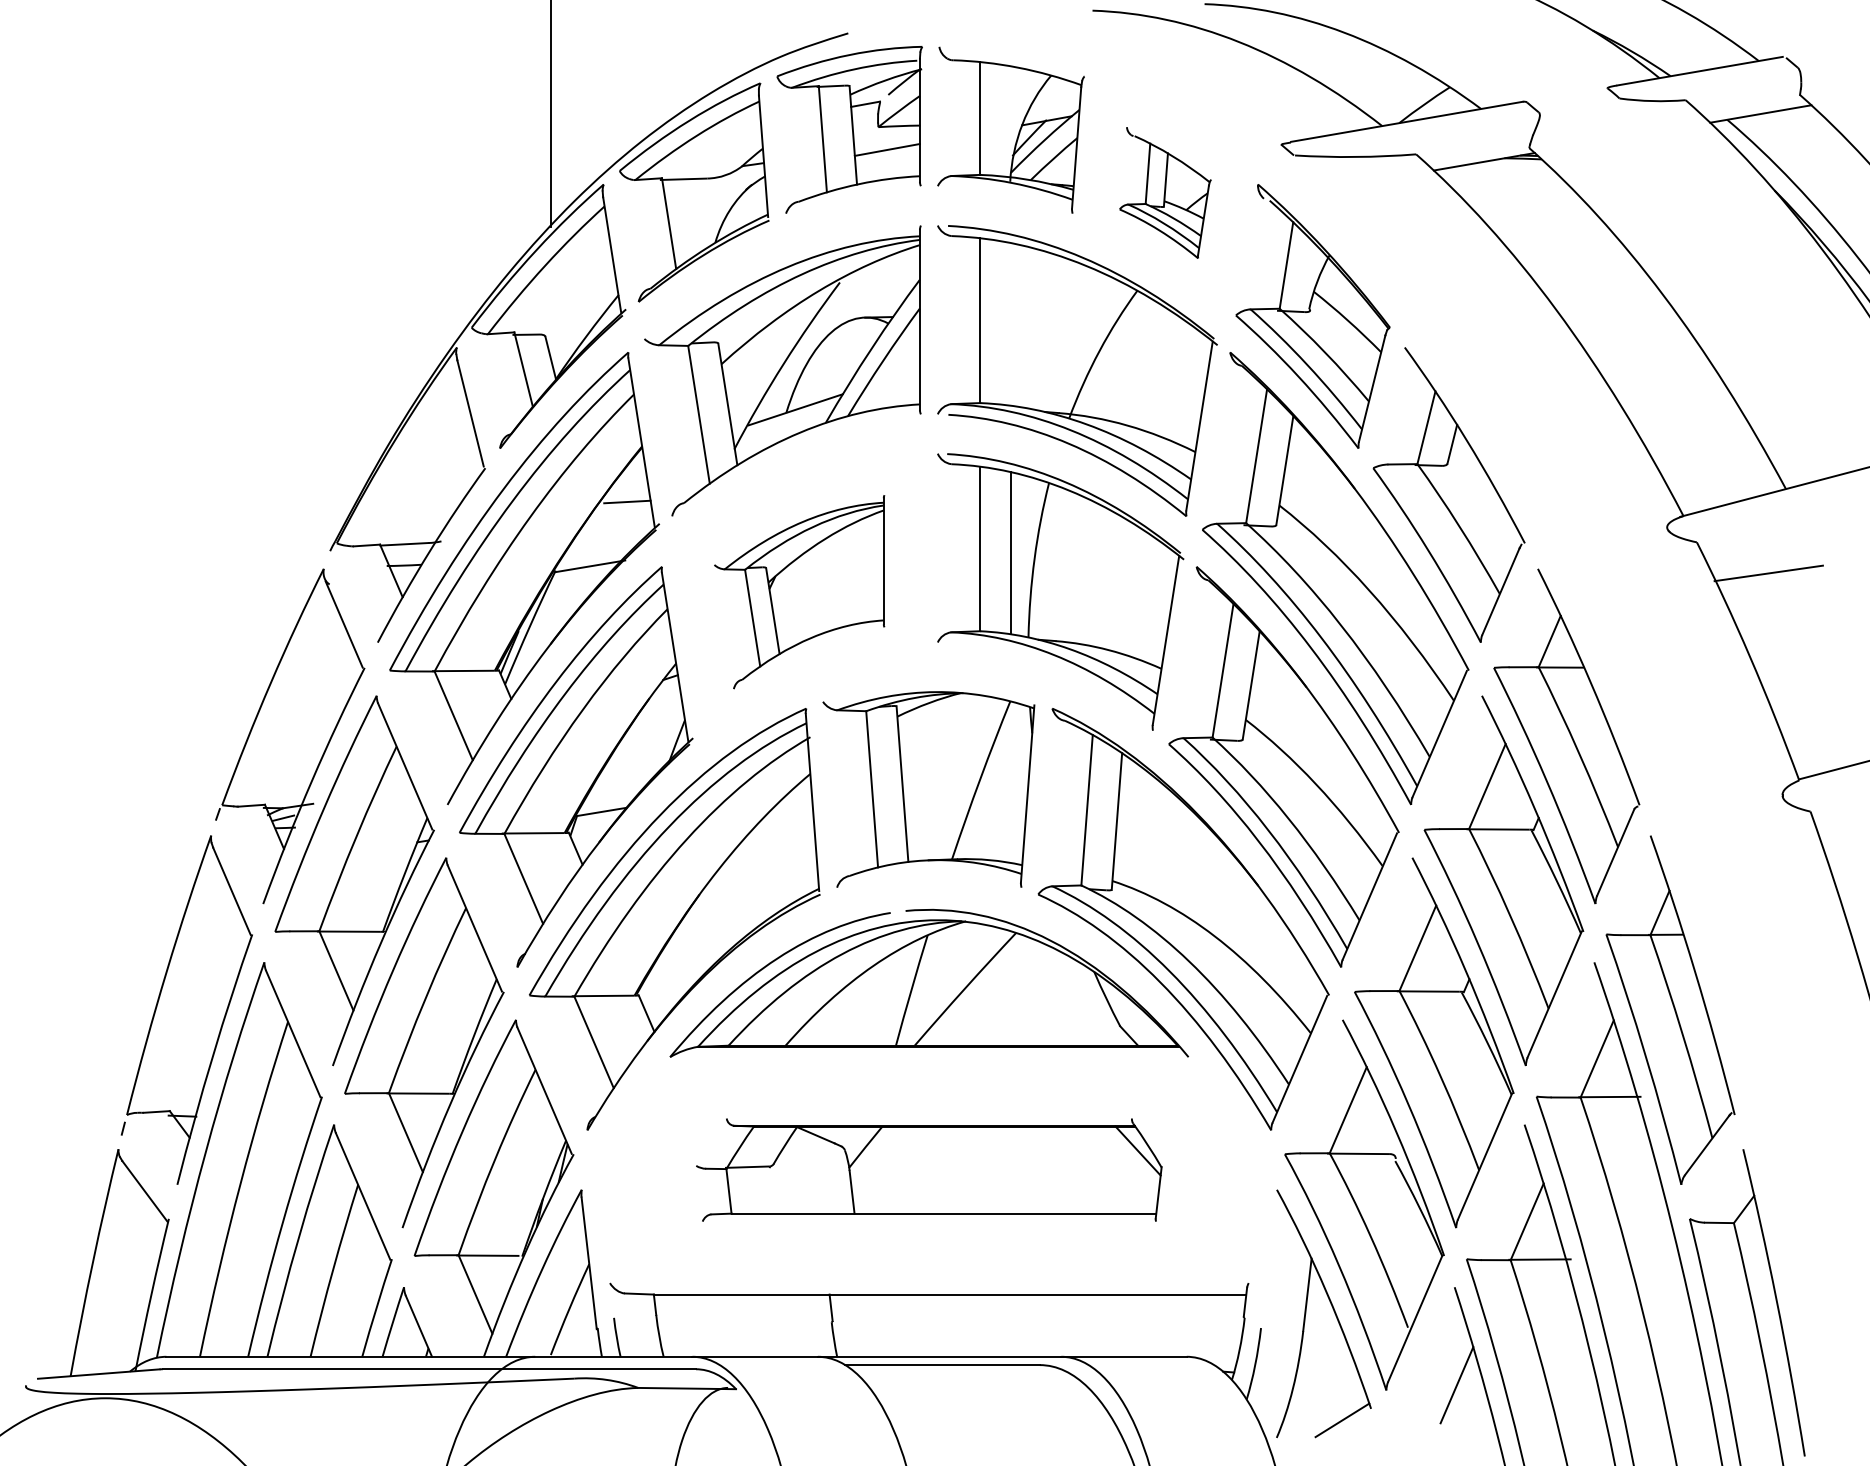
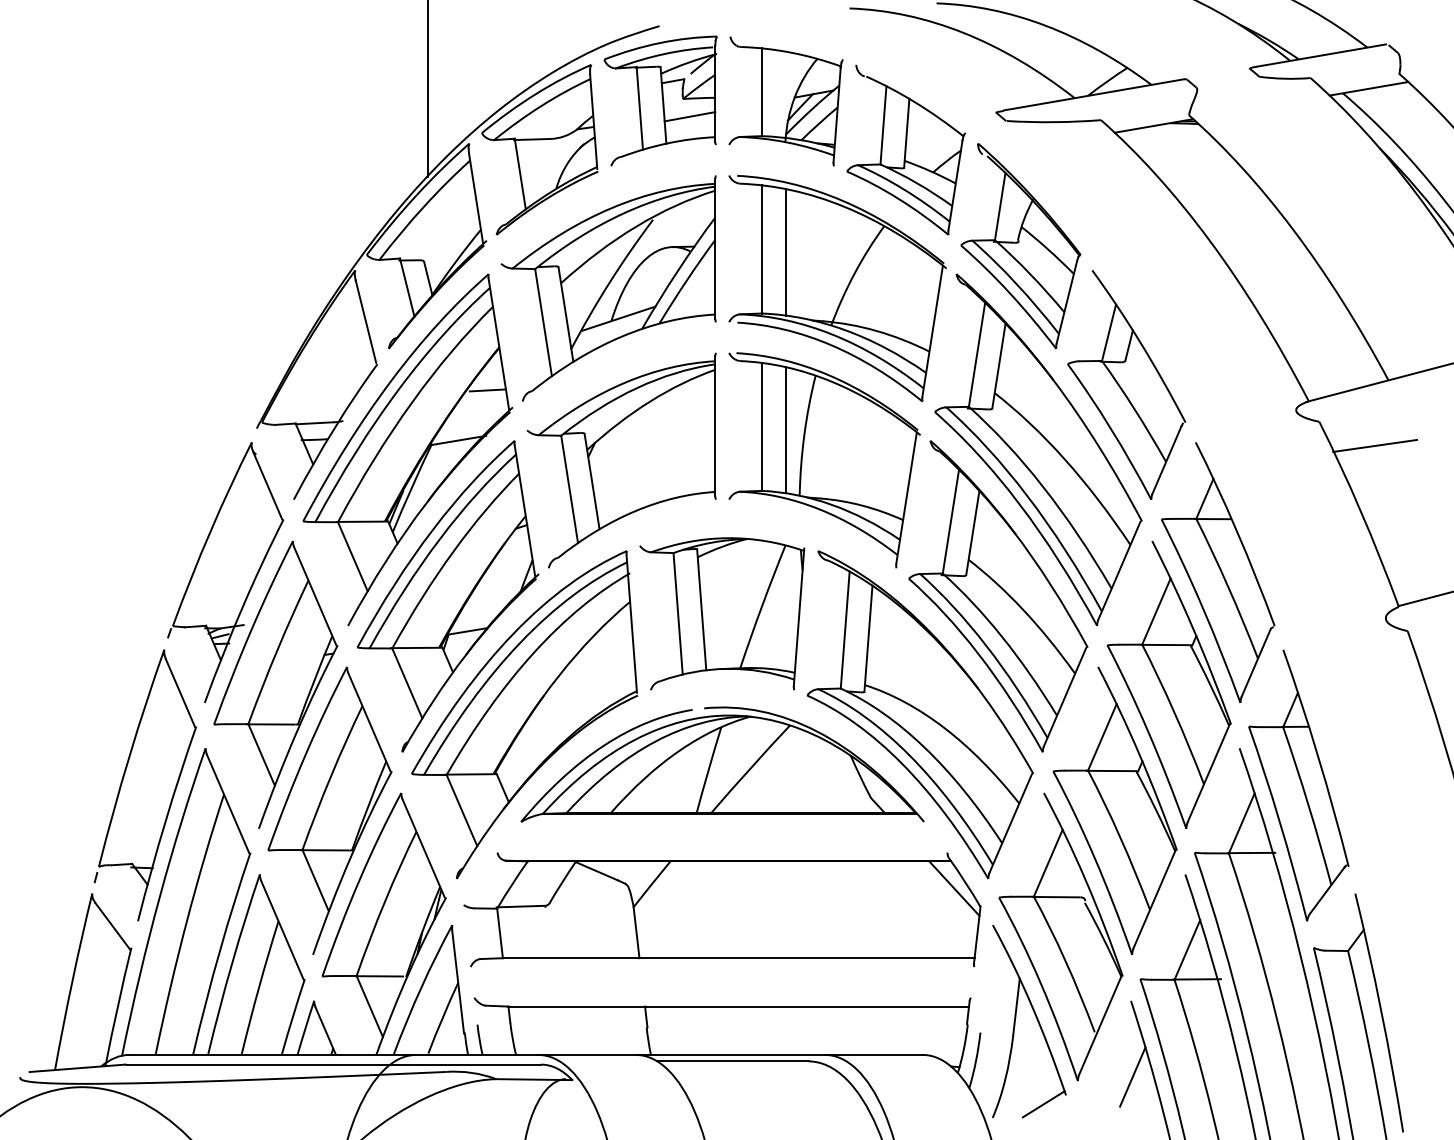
part: (1165, 192) -> (906, 149), size x1.67
line: (1011, 324) -> (786, 252), added
part: (799, 591) -> (621, 459), size x1.43
part: (929, 1169) -> (722, 909), size x1.43

